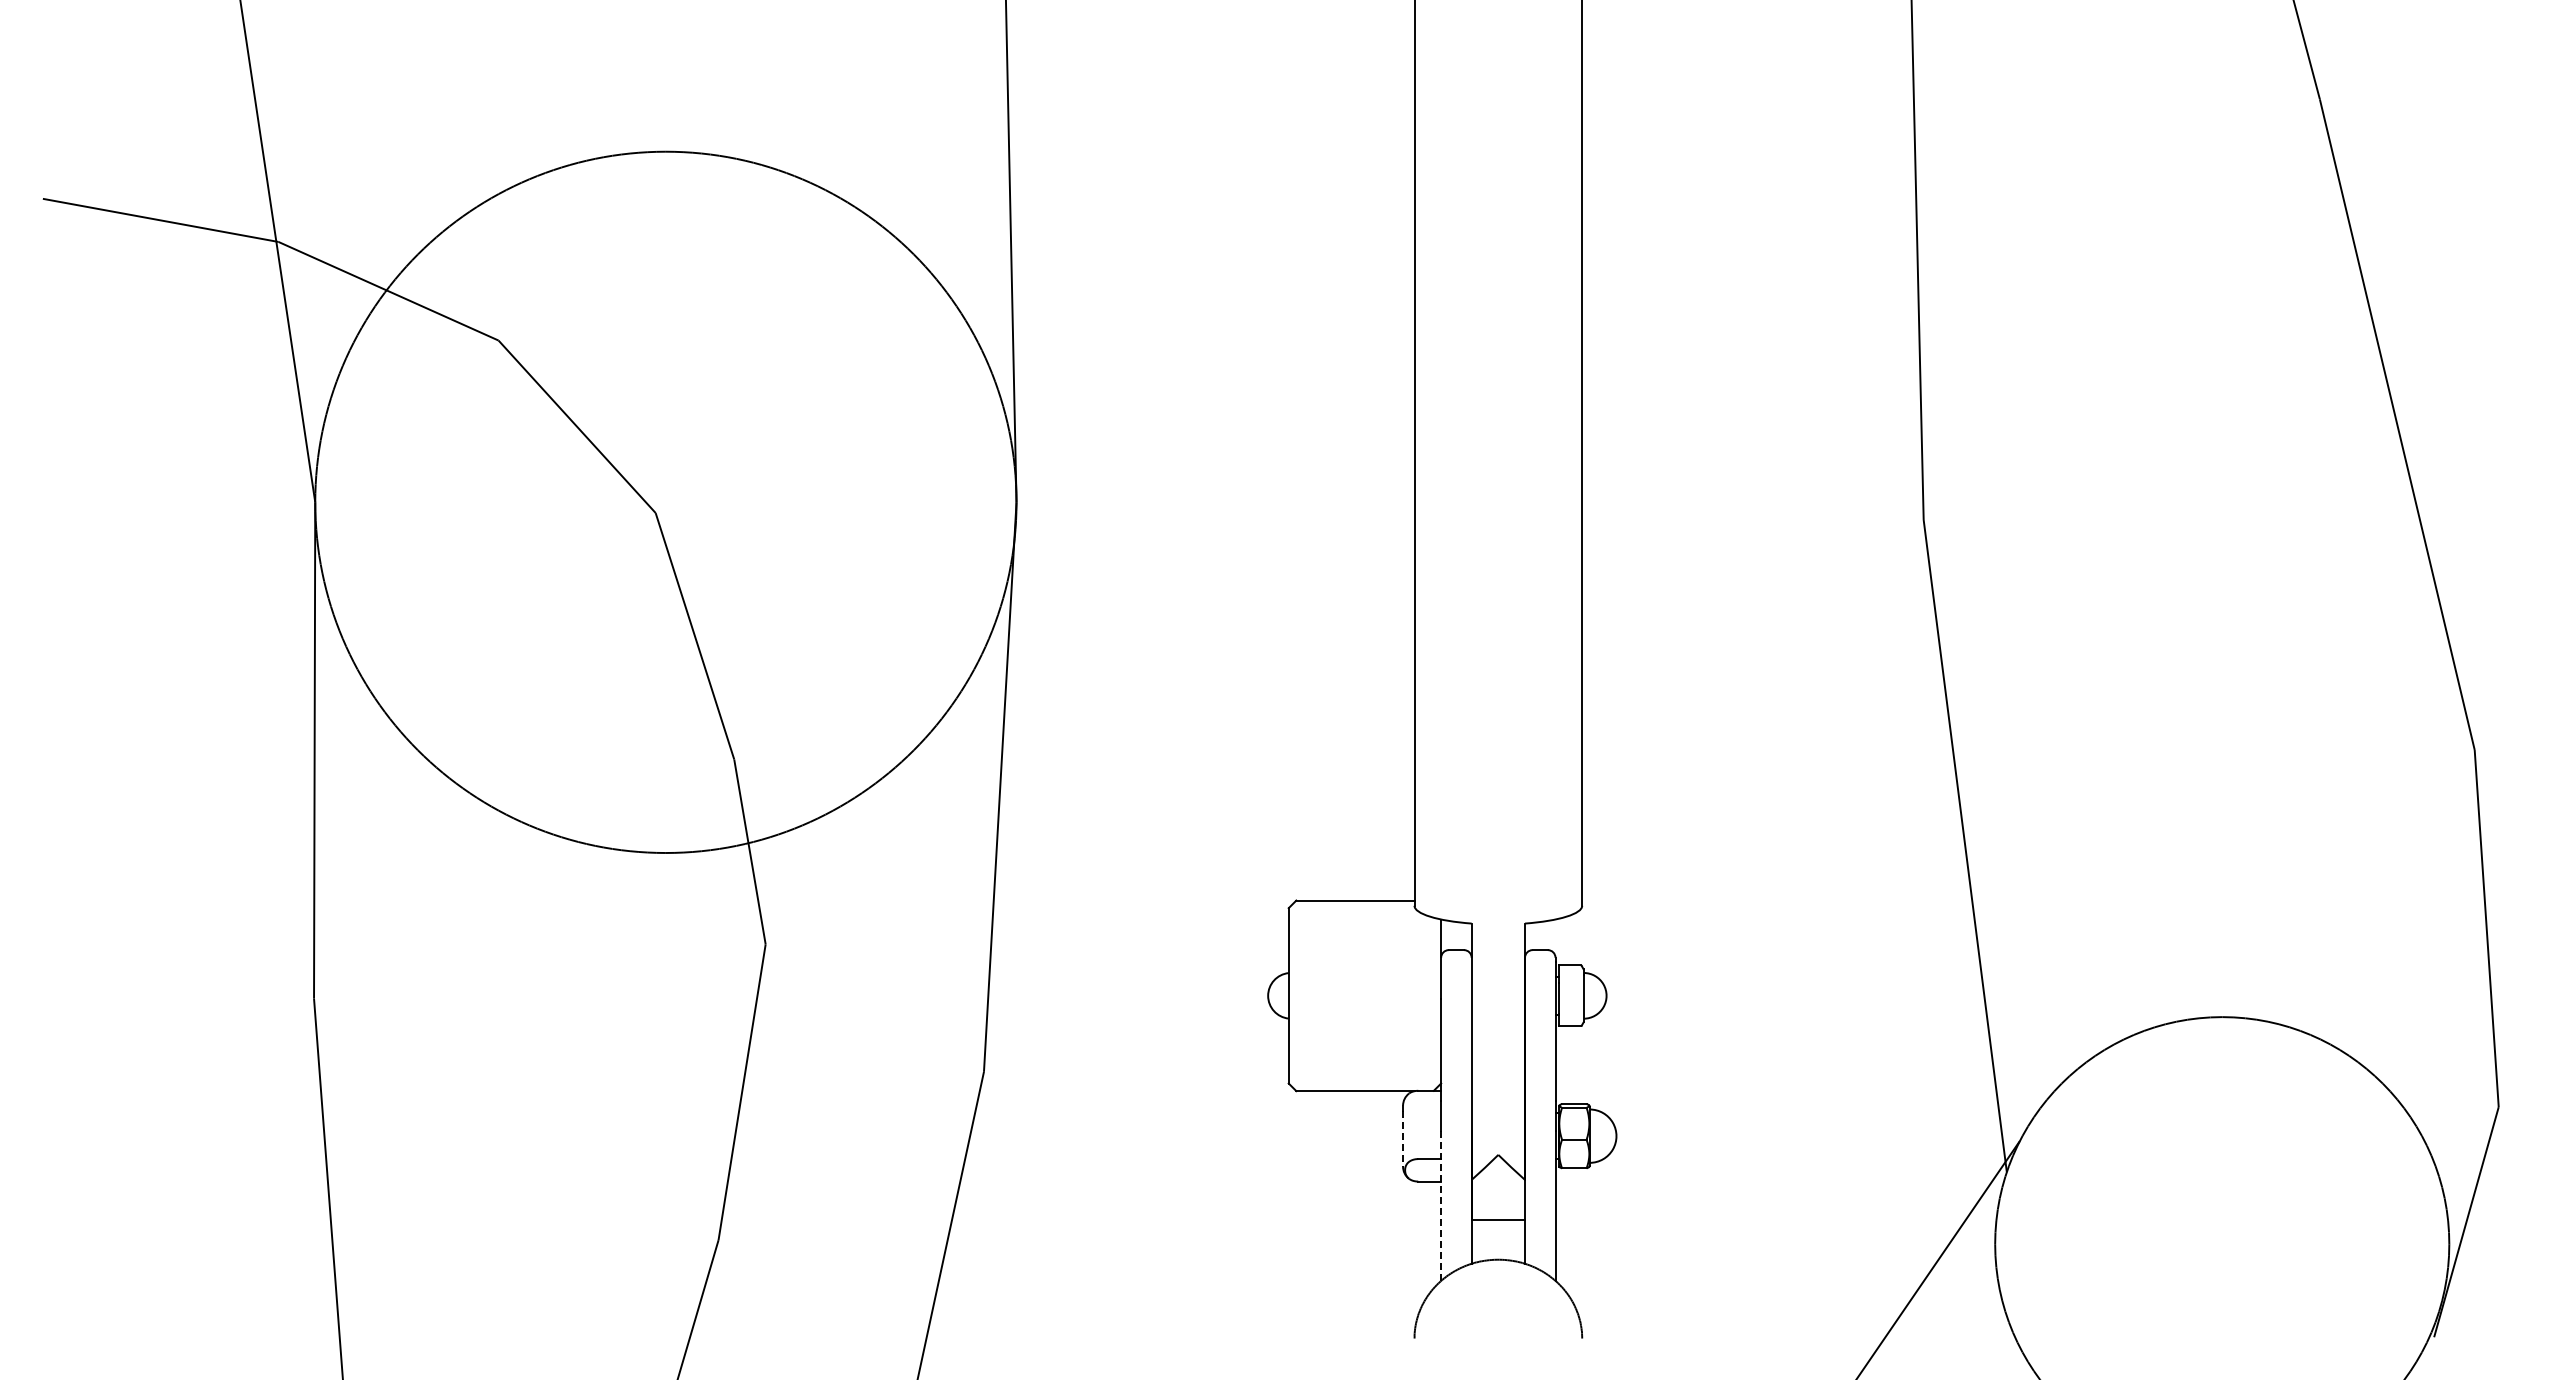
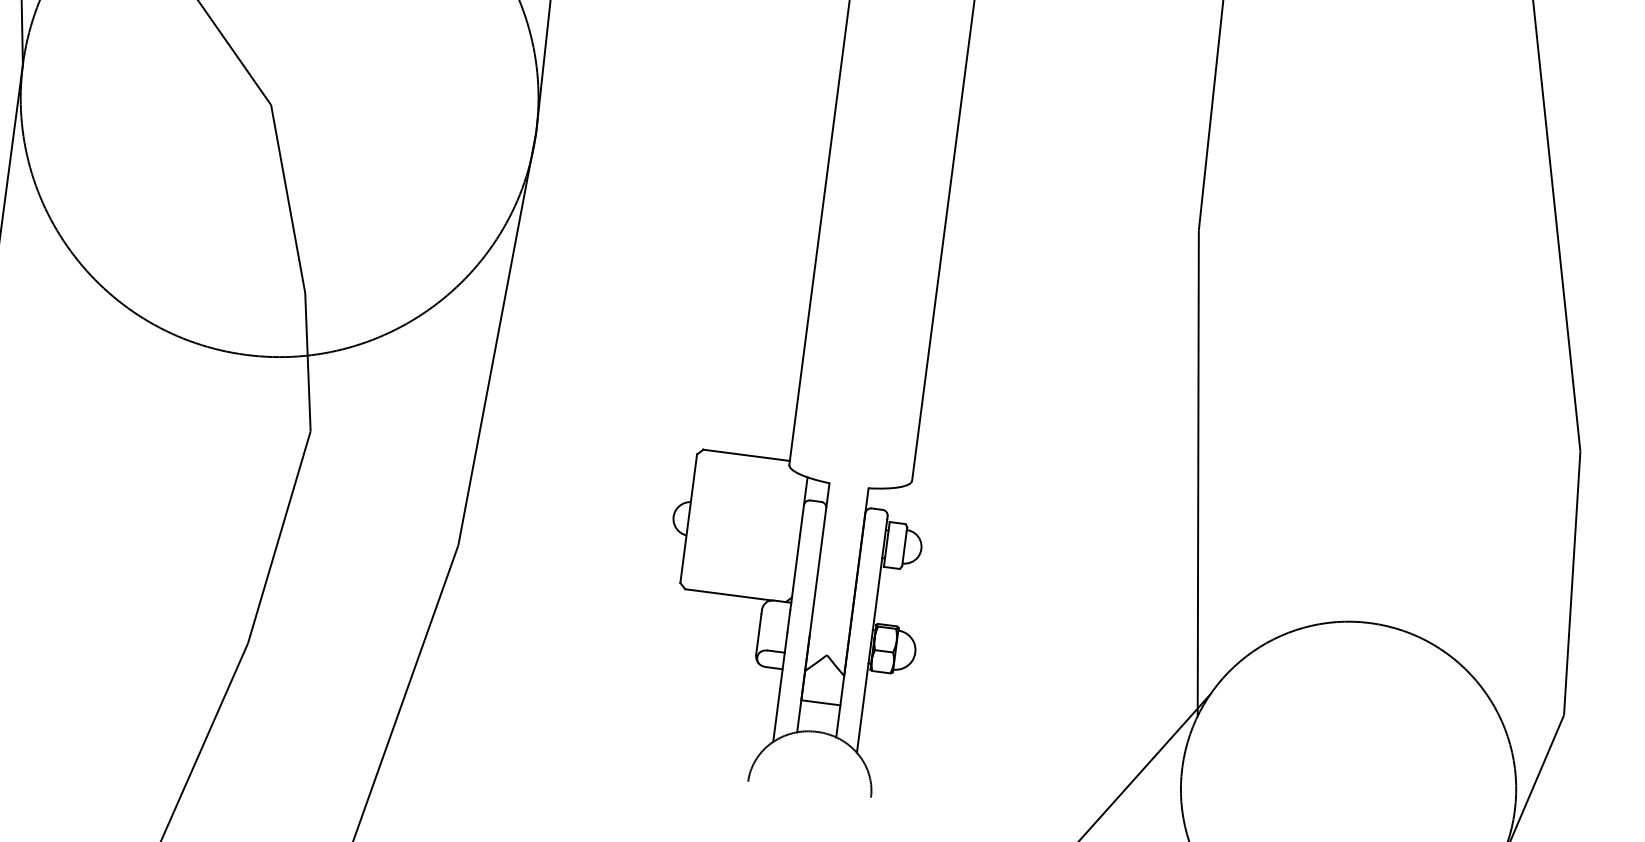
line: (1403, 1138) -> (759, 634), dashed -> solid
line: (1441, 1206) -> (780, 687), dashed -> solid

